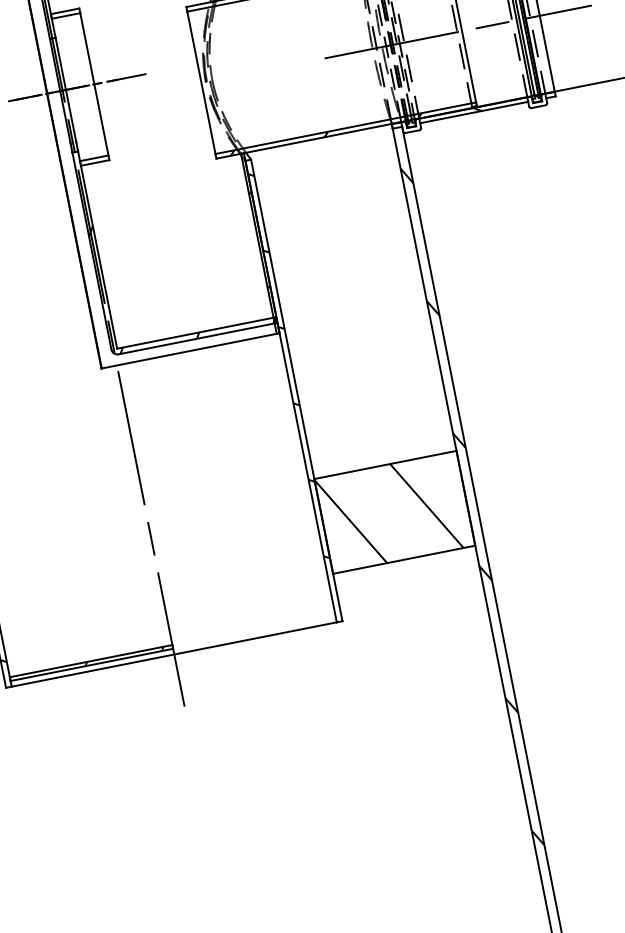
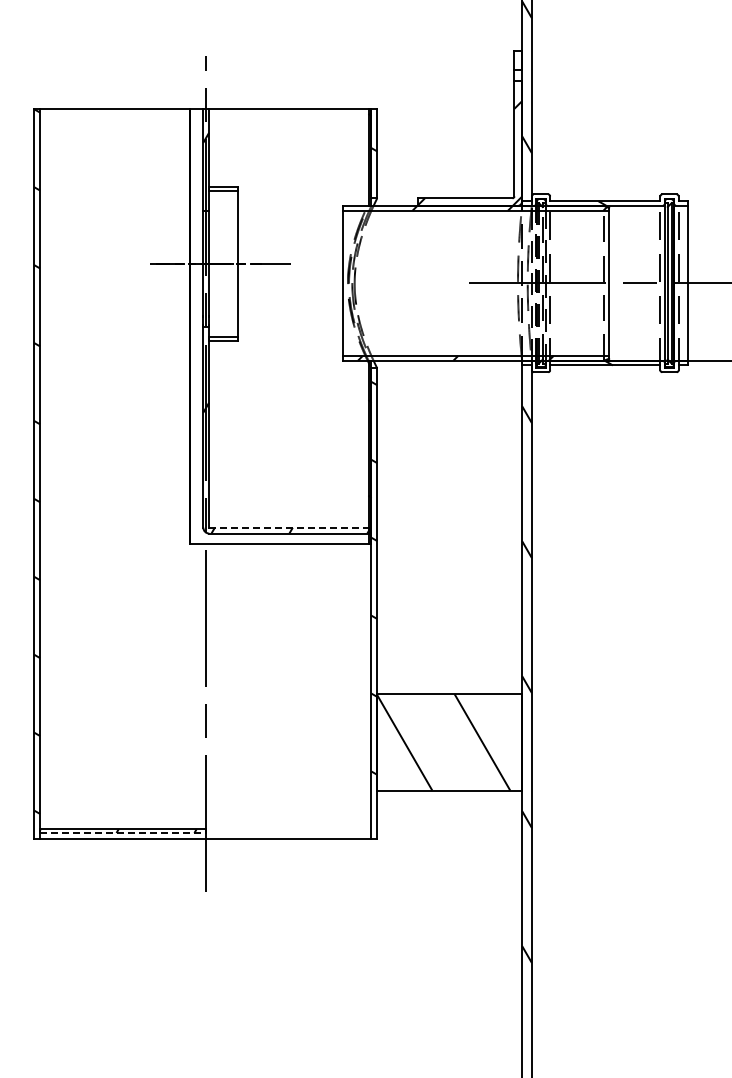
line: (195, 332) -> (289, 527), solid -> dashed
line: (91, 665) -> (122, 833), solid -> dashed

